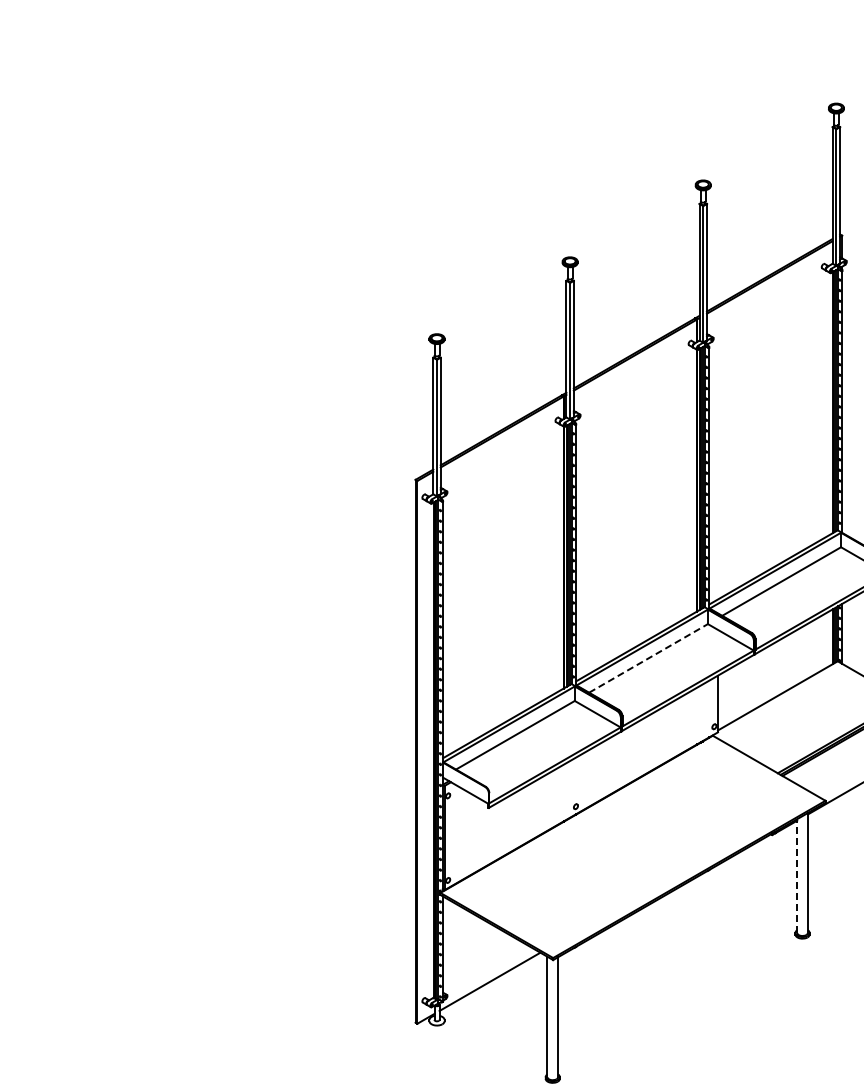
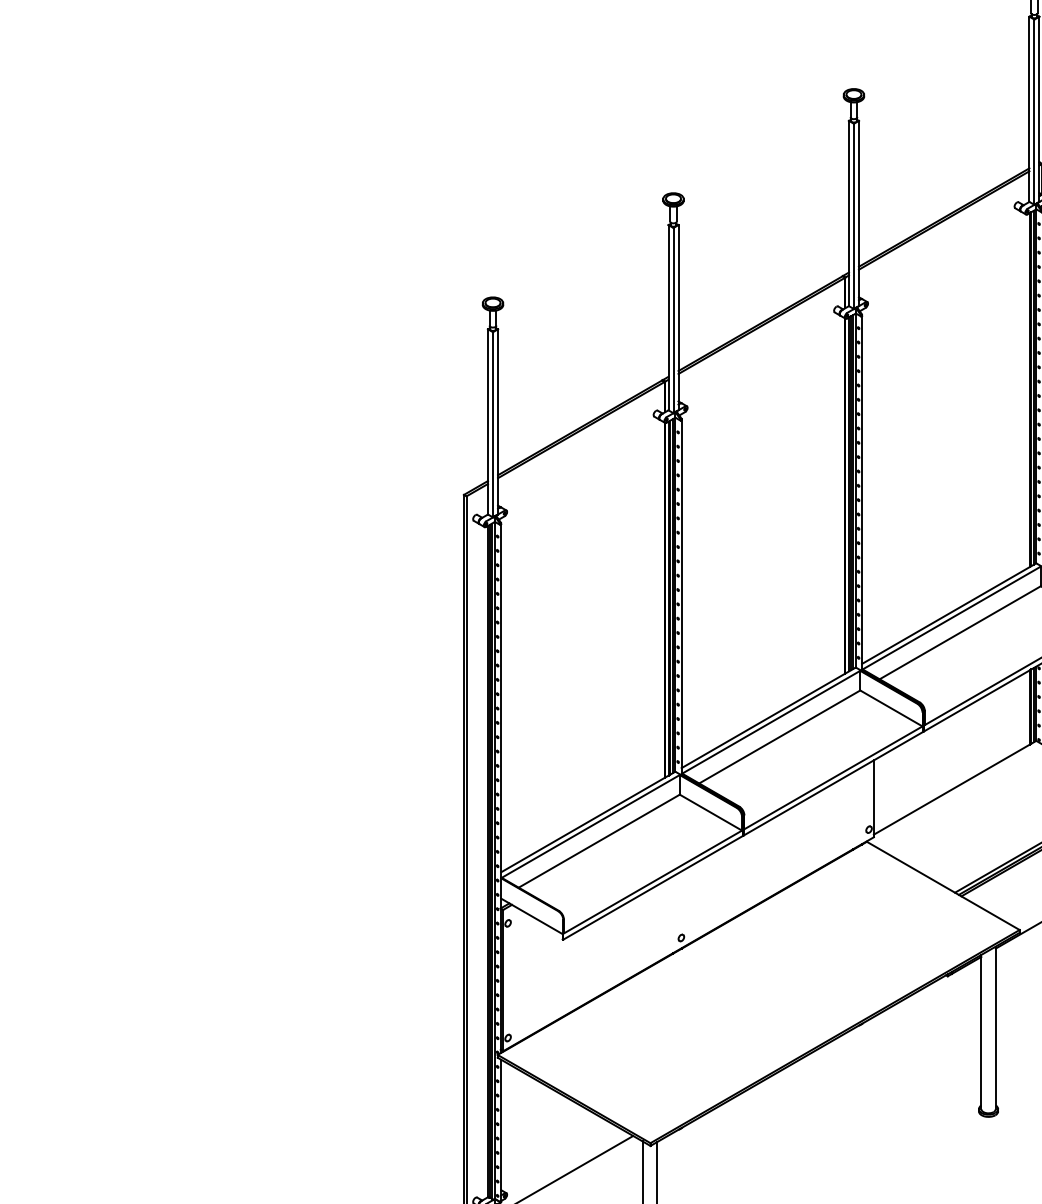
line: (648, 658) -> (779, 737), dashed -> solid
line: (797, 876) -> (981, 1032), dashed -> solid

